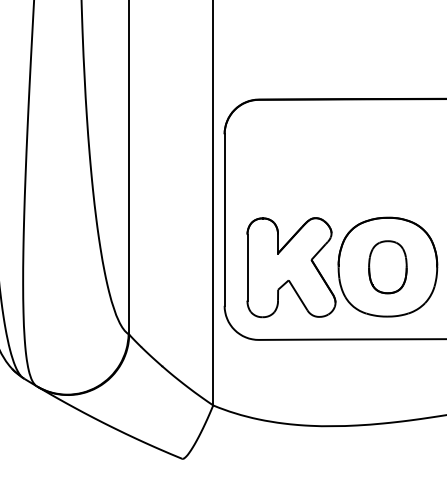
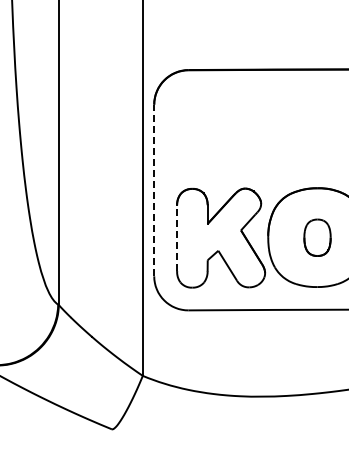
line: (224, 219) -> (154, 189), solid -> dashed
line: (247, 267) -> (177, 237), solid -> dashed
part: (387, 267) -> (317, 237), size x0.7

